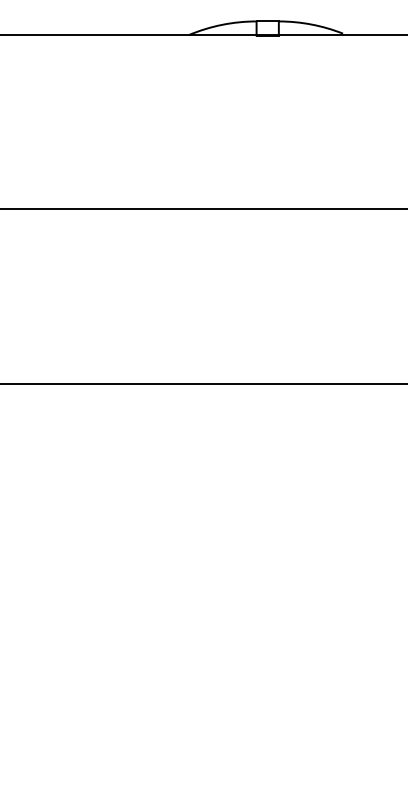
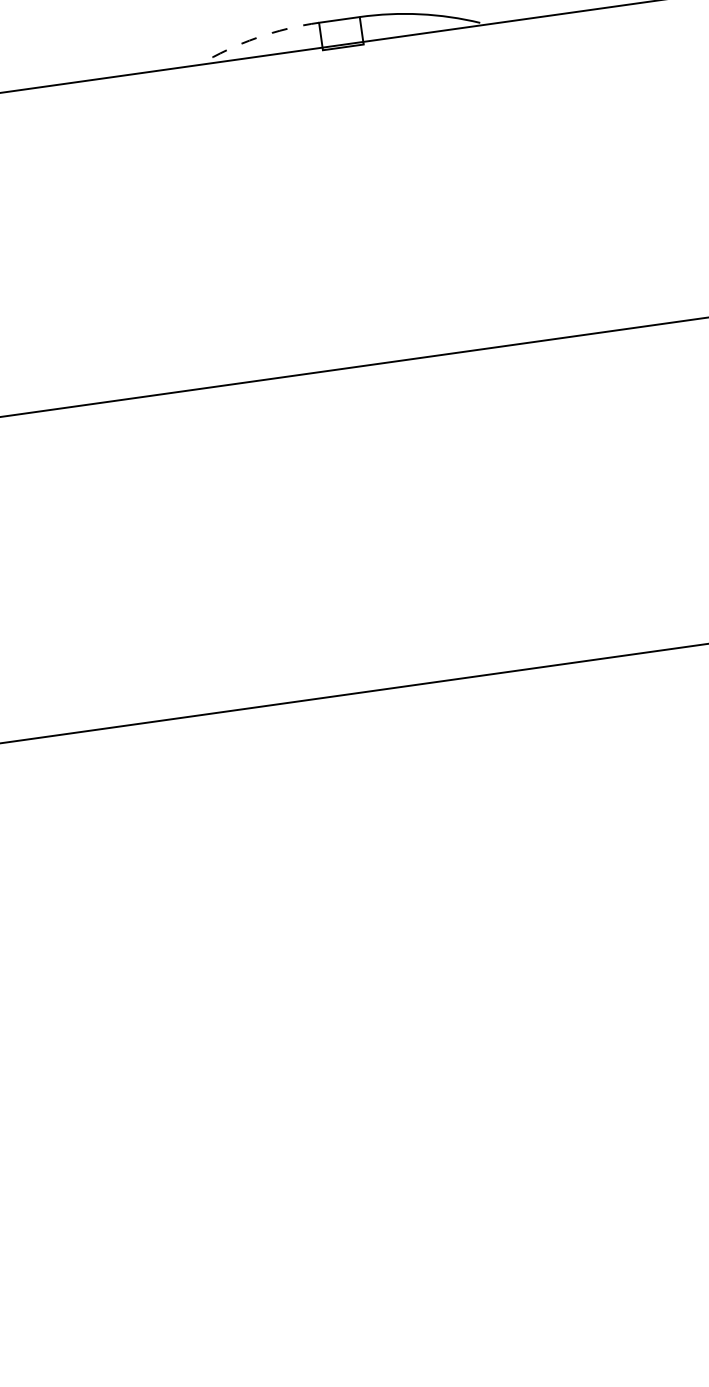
arc: (222, 24) -> (257, 37), solid -> dashed

